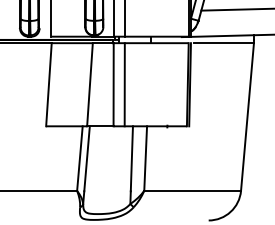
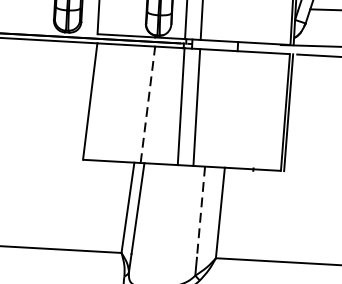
line: (89, 84) -> (147, 104), solid -> dashed
line: (131, 159) -> (200, 213), solid -> dashed

